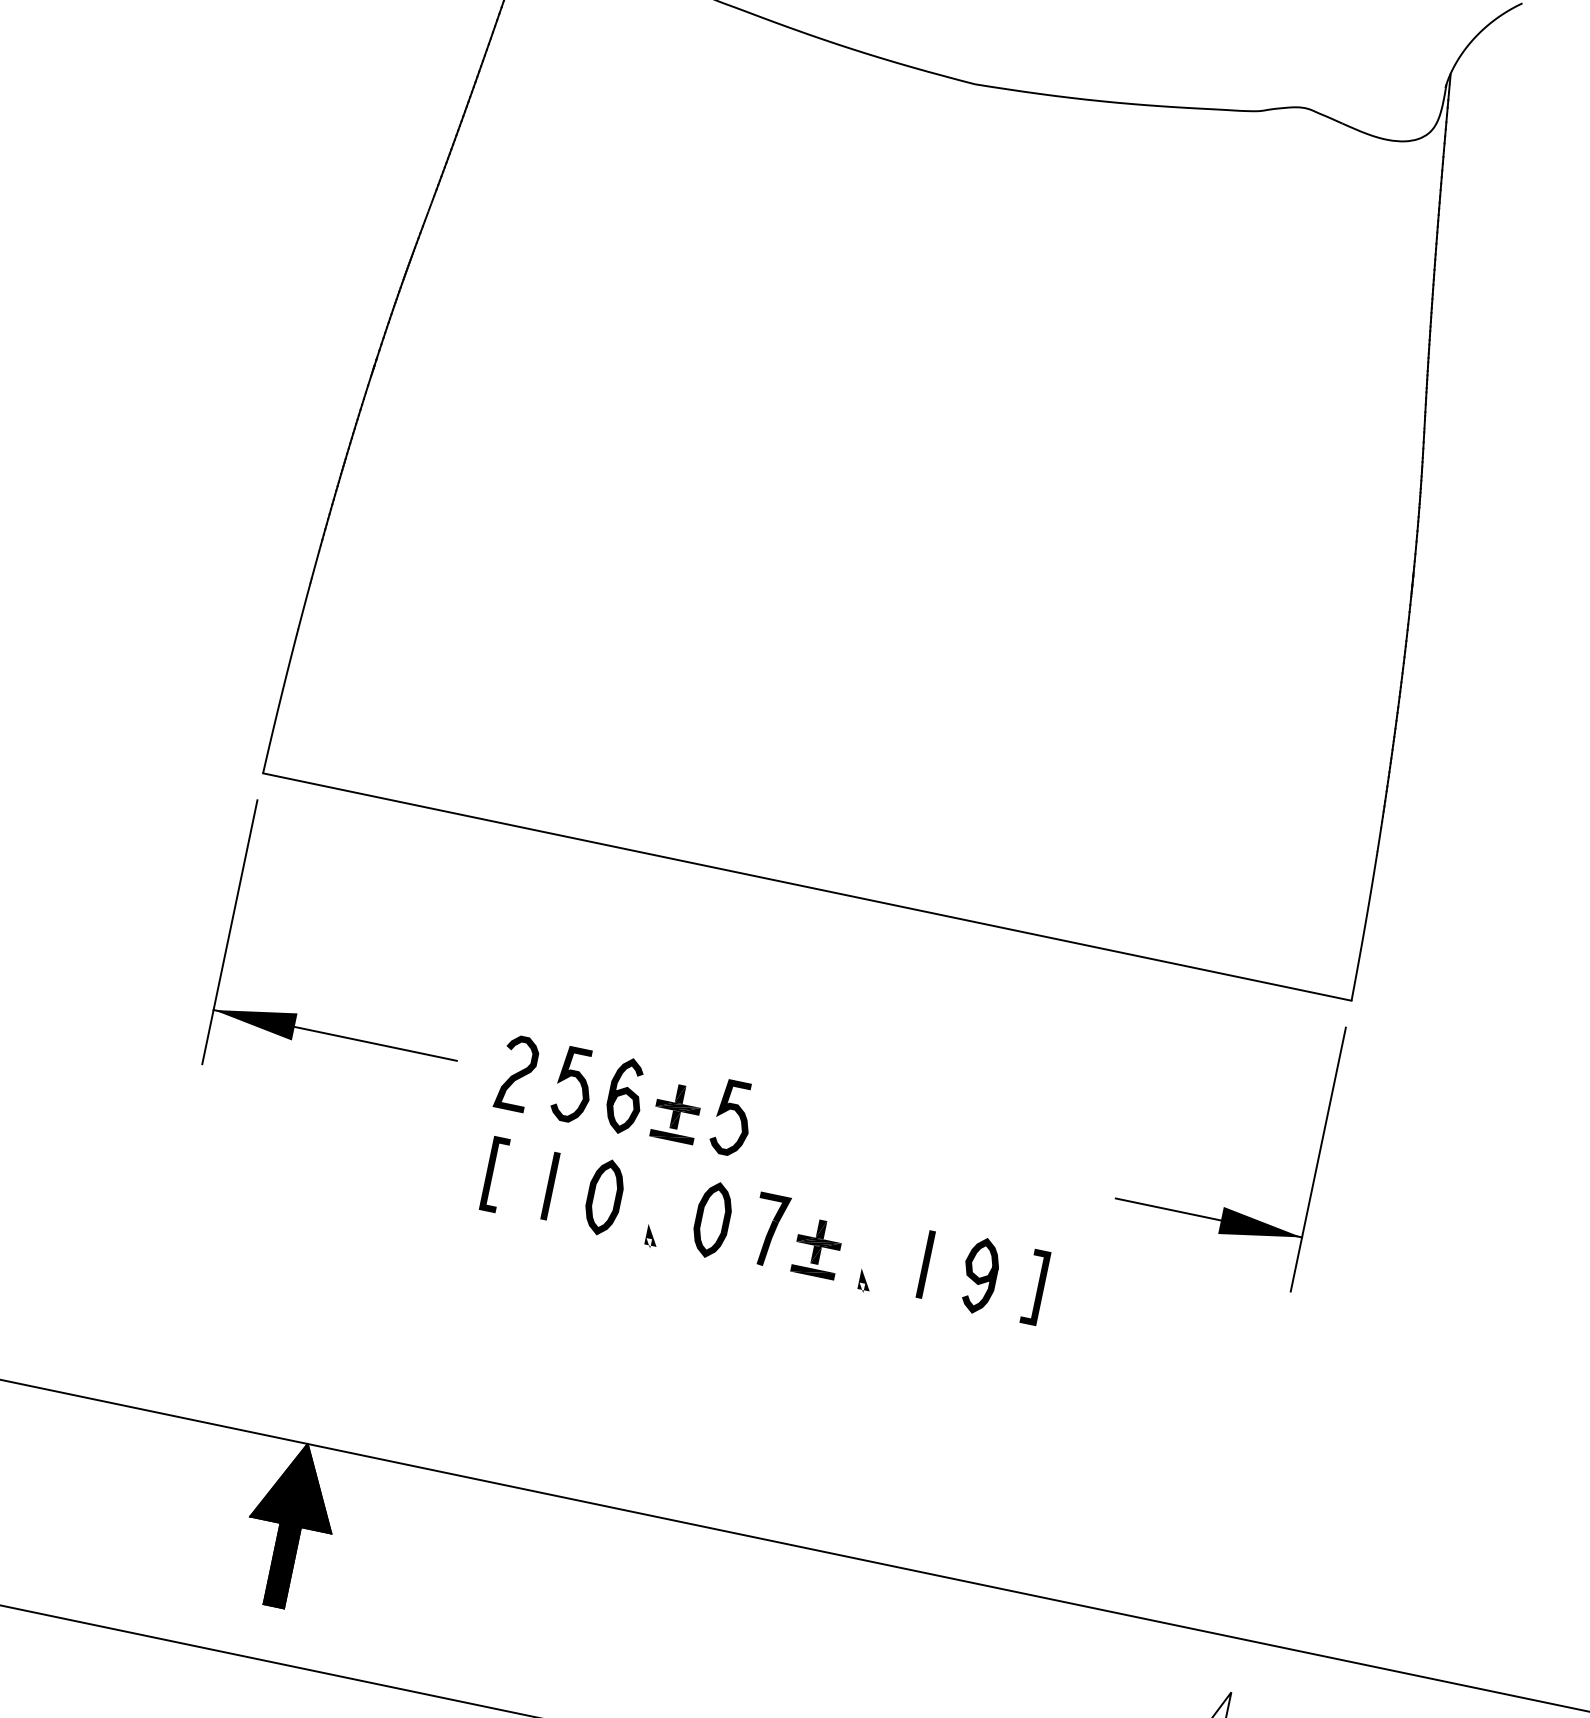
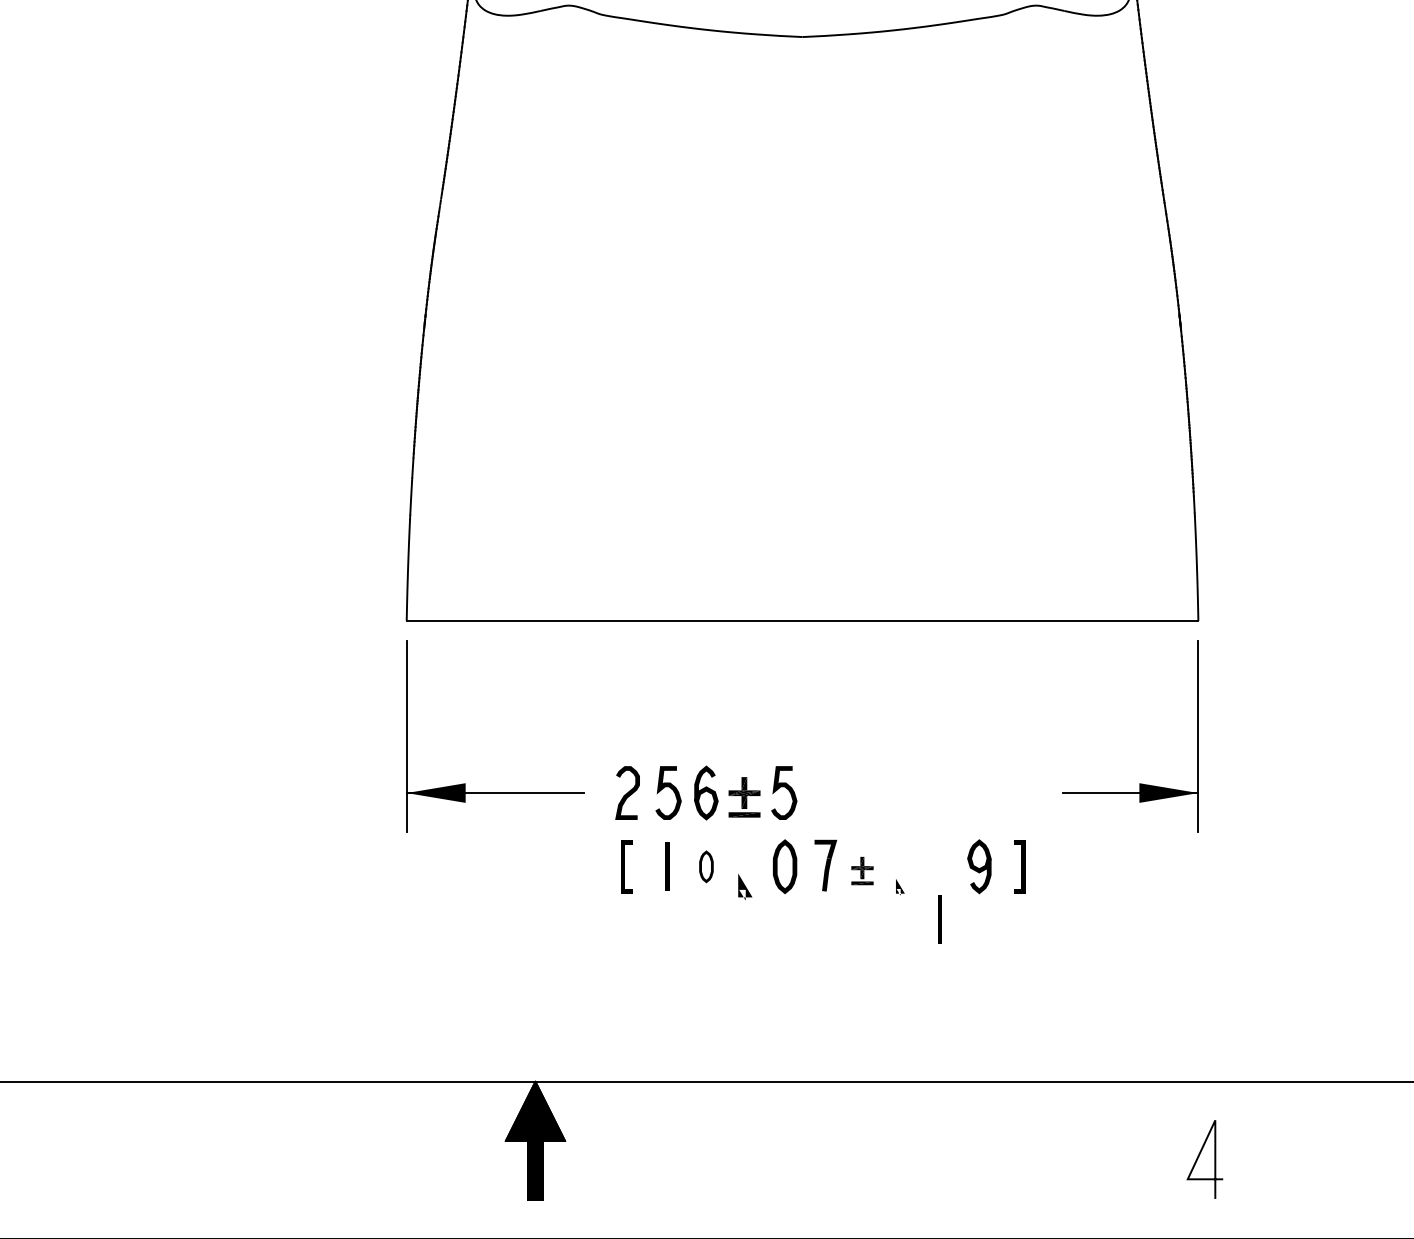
part: (604, 1197) -> (706, 866), size x0.6
part: (652, 1237) -> (745, 887), size x1.6
part: (818, 1247) -> (862, 870), size x0.7
line: (925, 1264) -> (939, 919), moved

